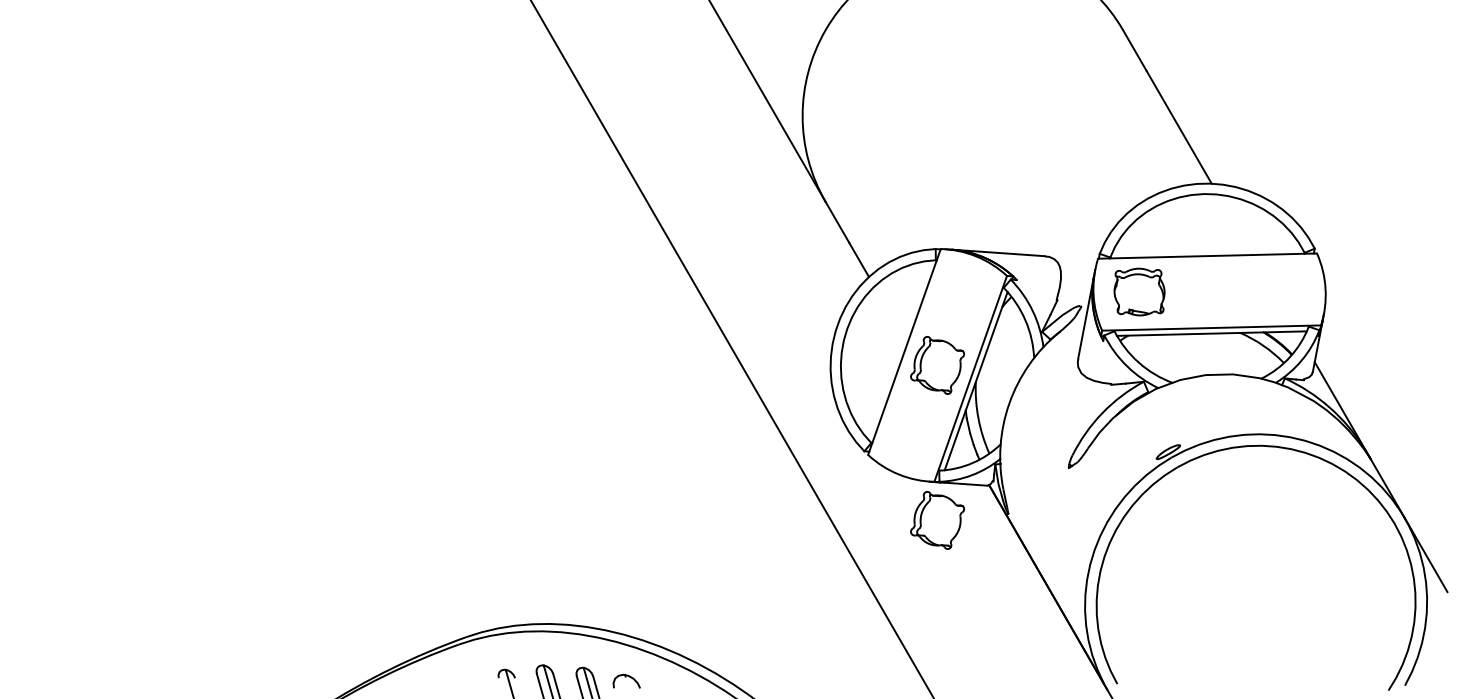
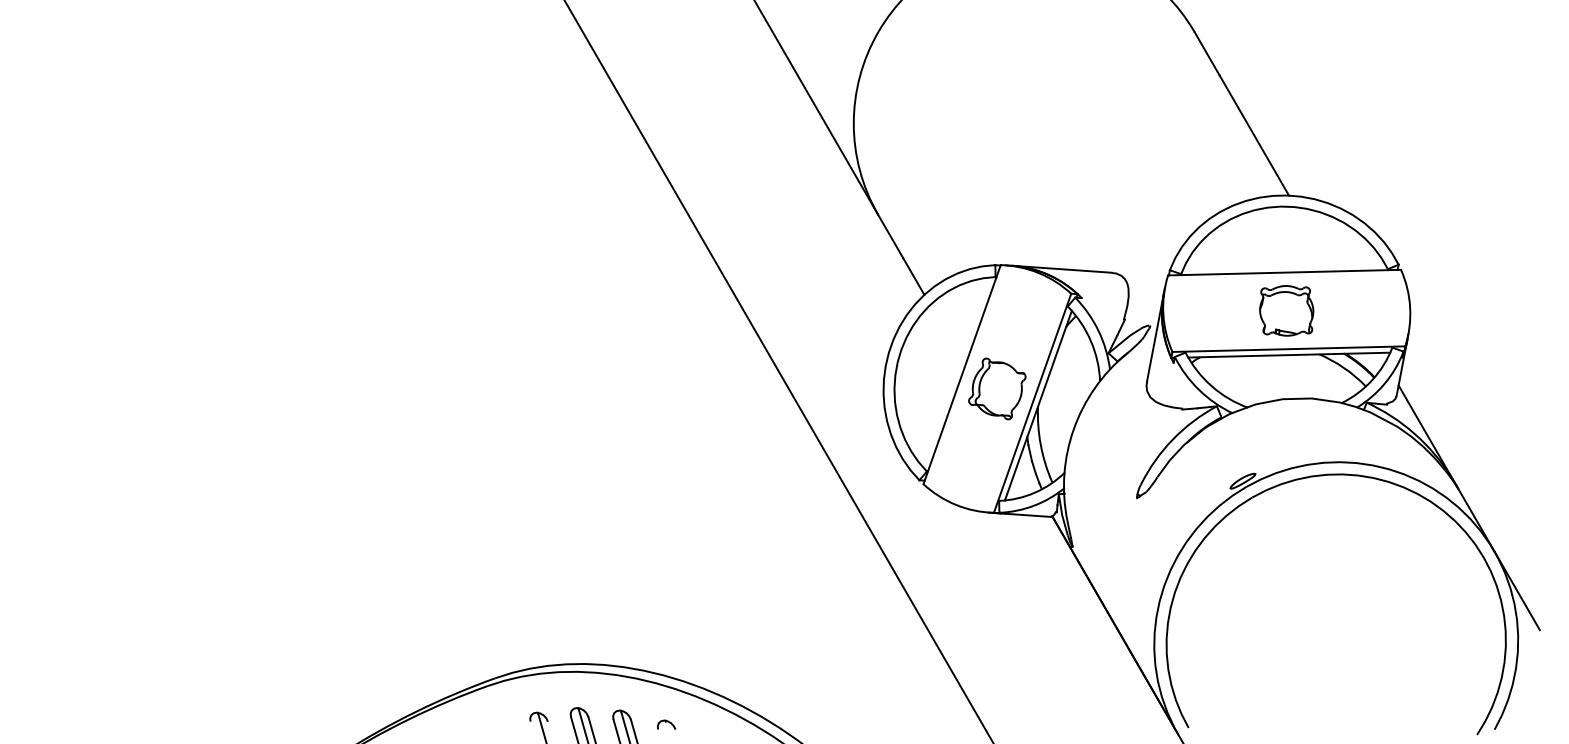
part: (1139, 291) -> (1286, 310), moved
part: (937, 520) -> (997, 553), removed
part: (626, 680) -> (666, 724), size x0.62

